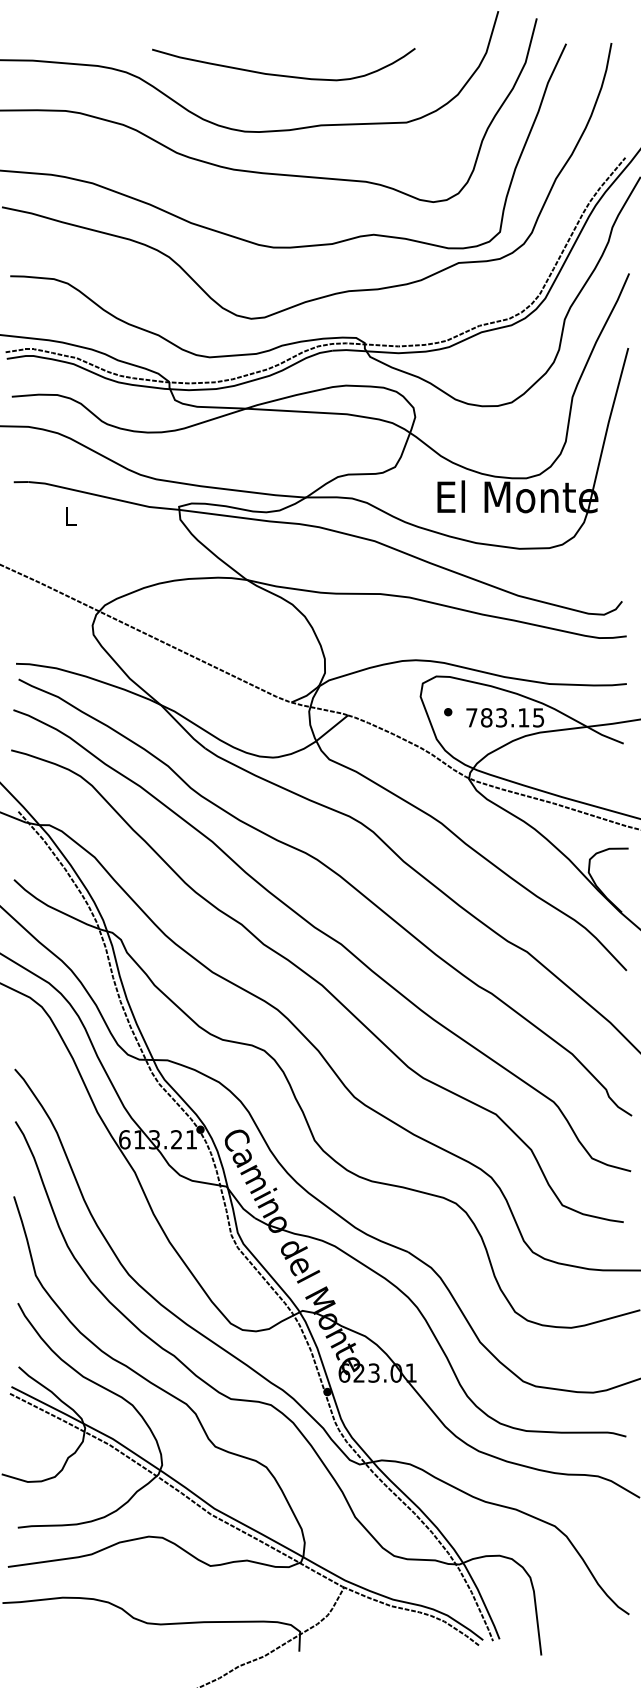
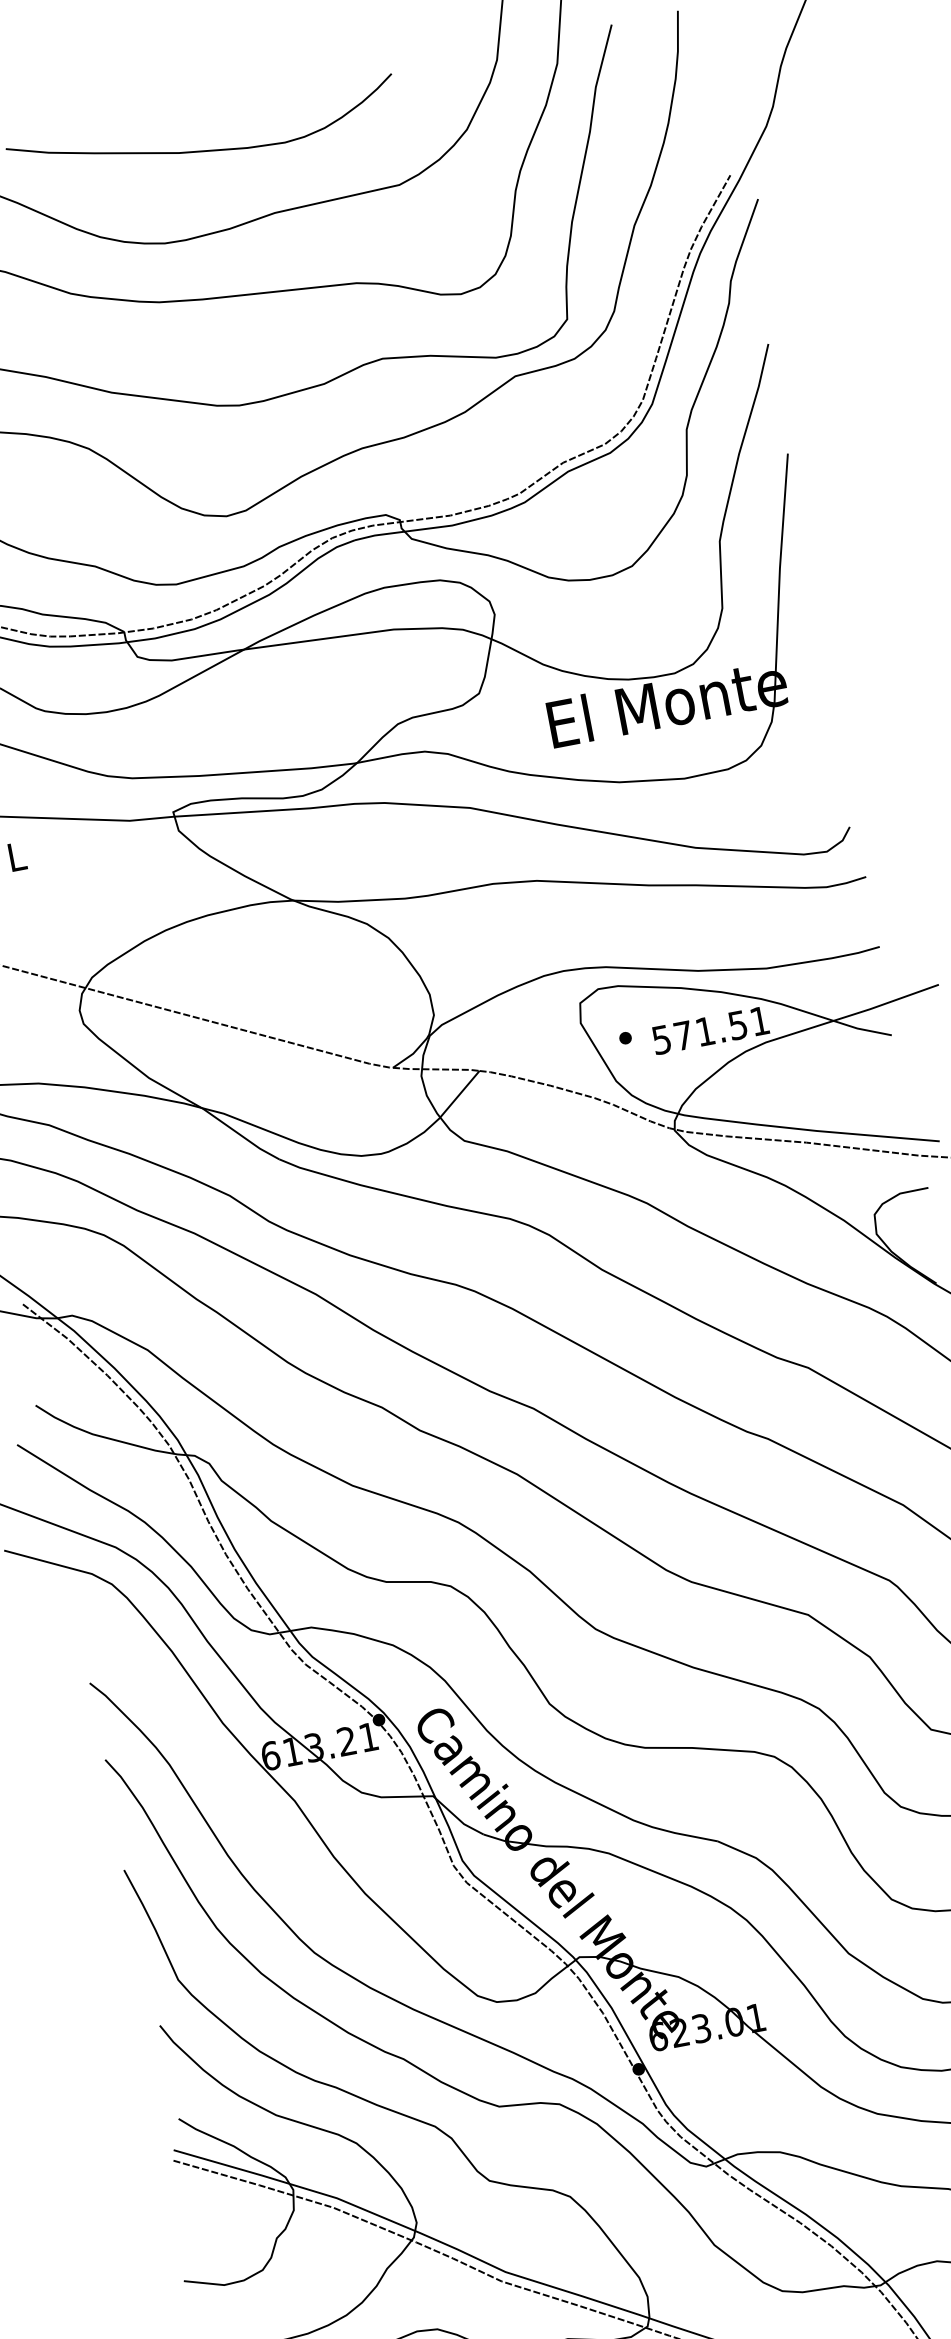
text: (505, 717) -> (711, 1029), 783.15 -> 571.51

